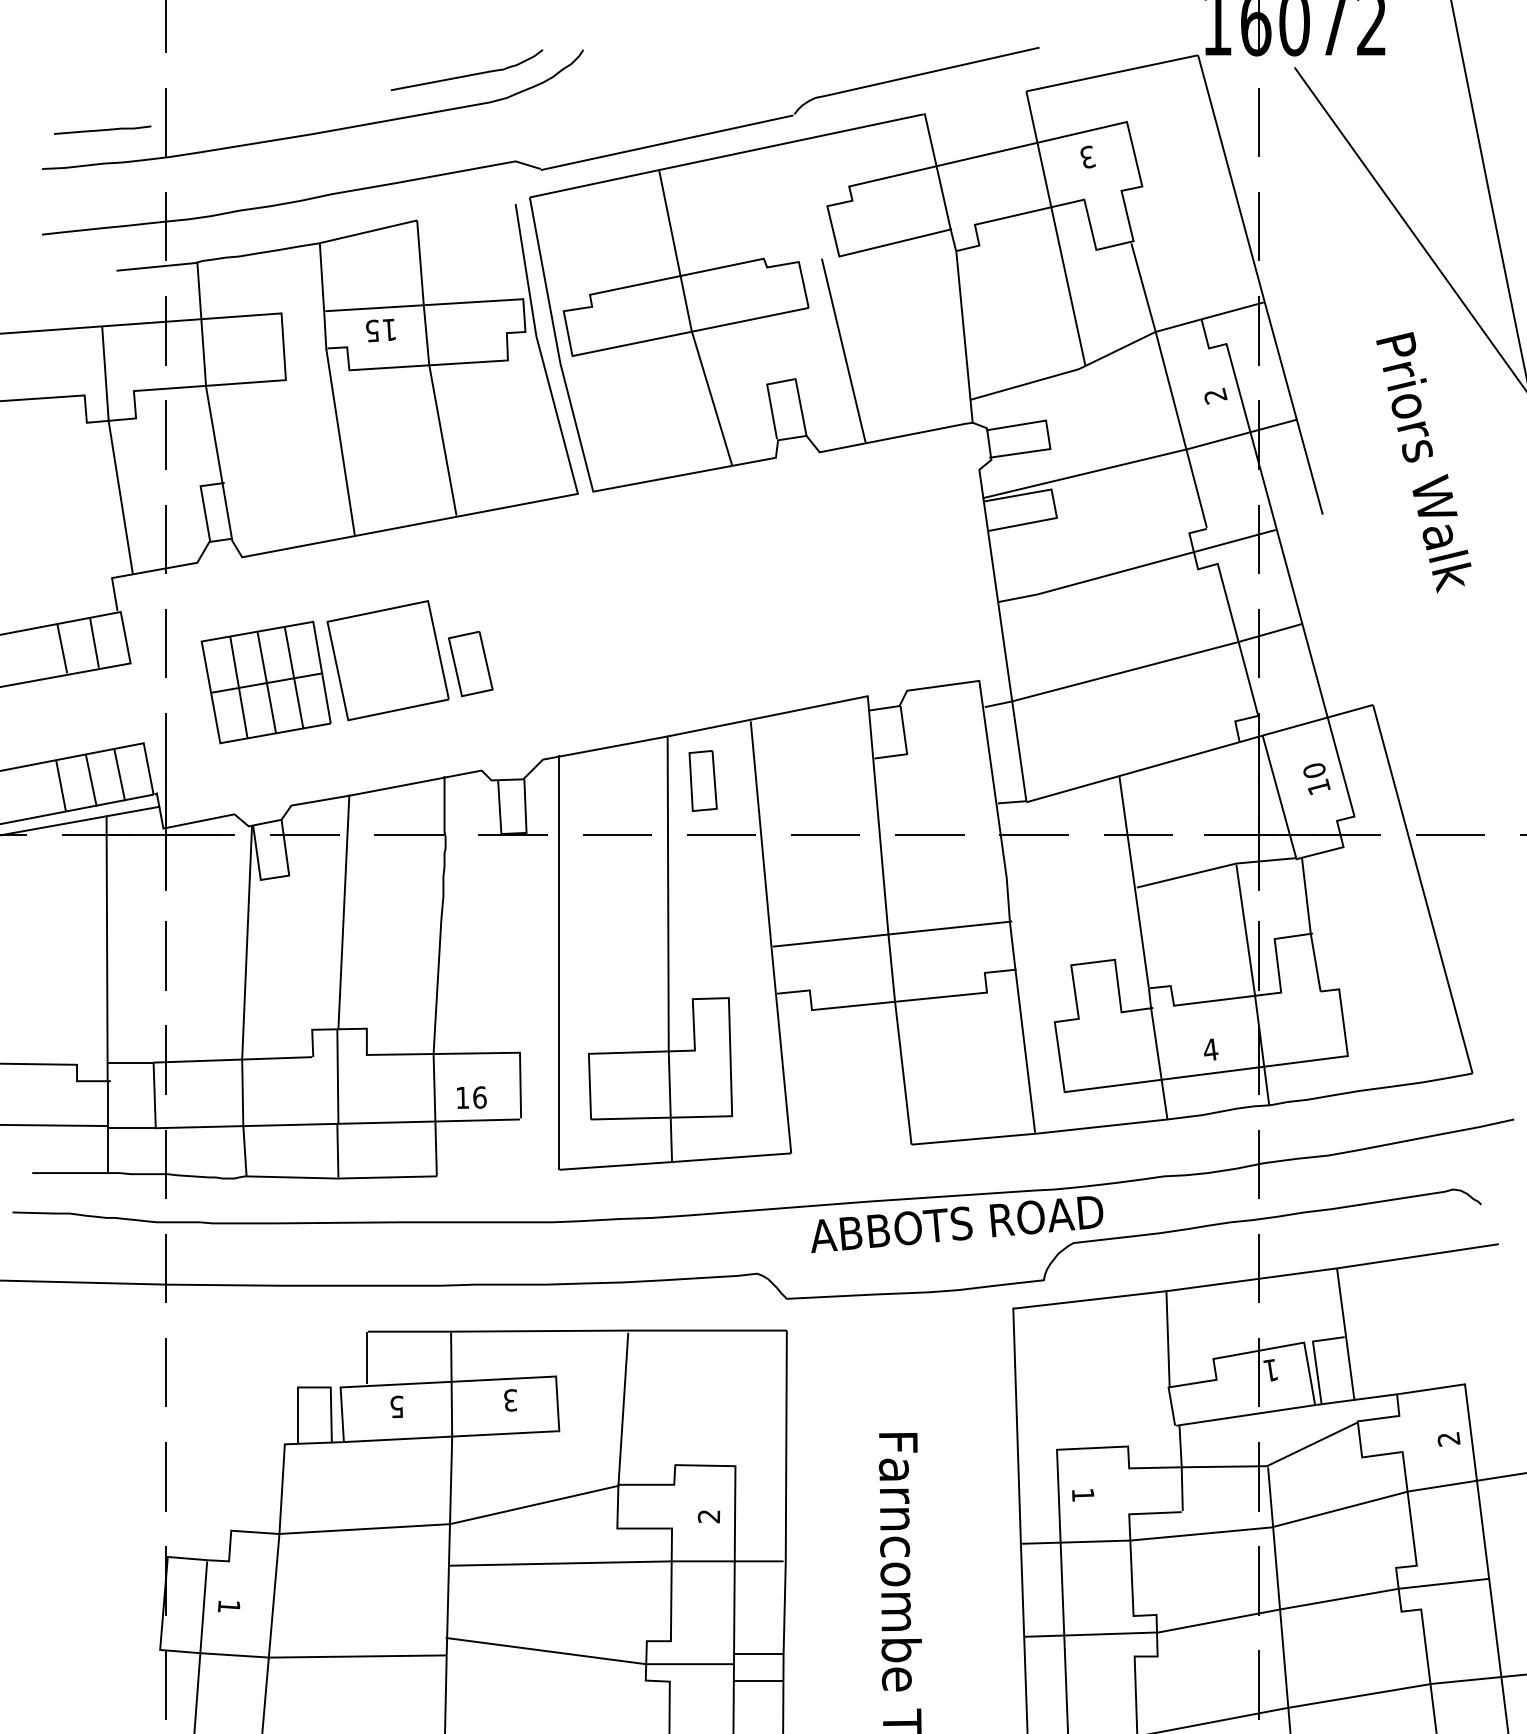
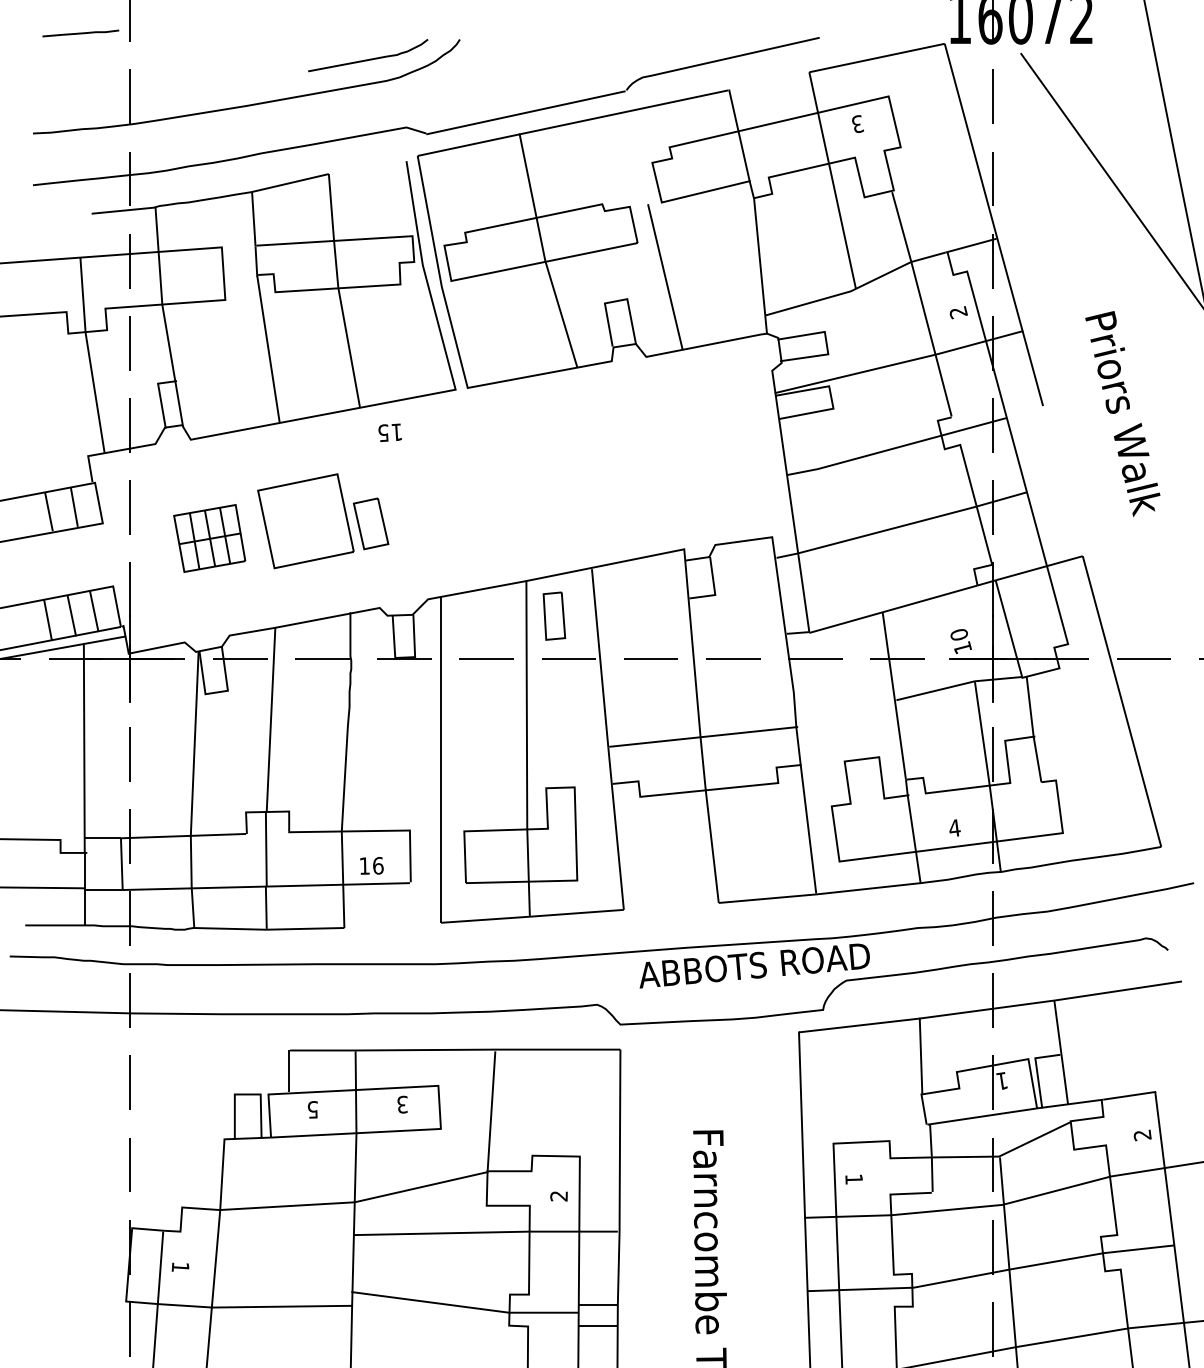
line: (102, 129) -> (80, 32), moved
text: (380, 330) -> (389, 432), moved
text: (1423, 462) -> (1122, 413), moved
part: (265, 682) -> (209, 538), size x0.7
text: (1316, 778) -> (960, 641), moved

